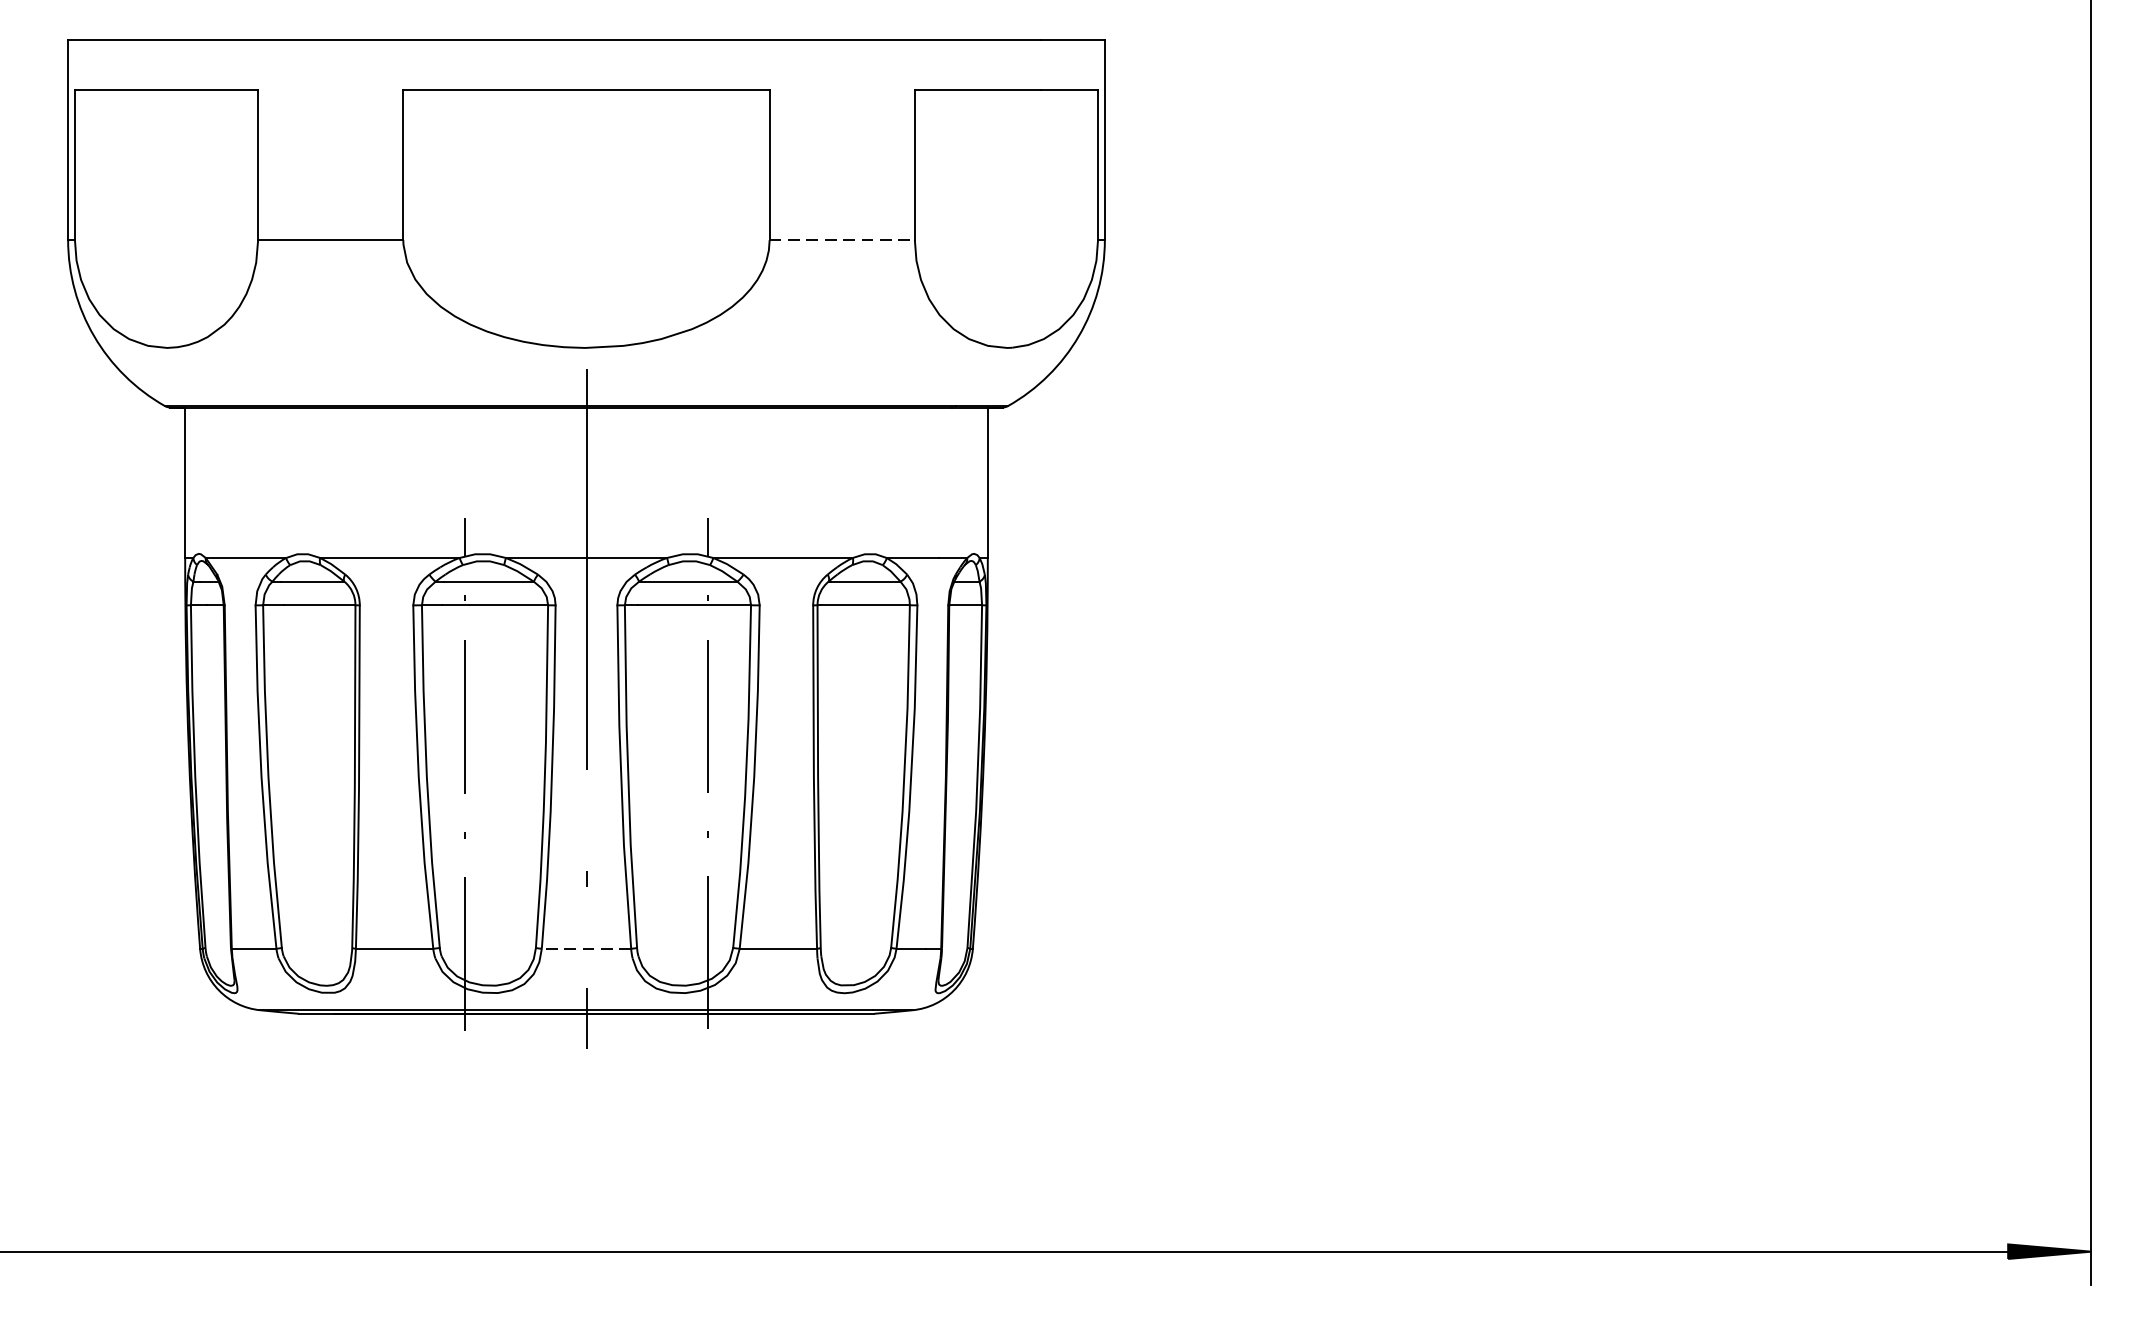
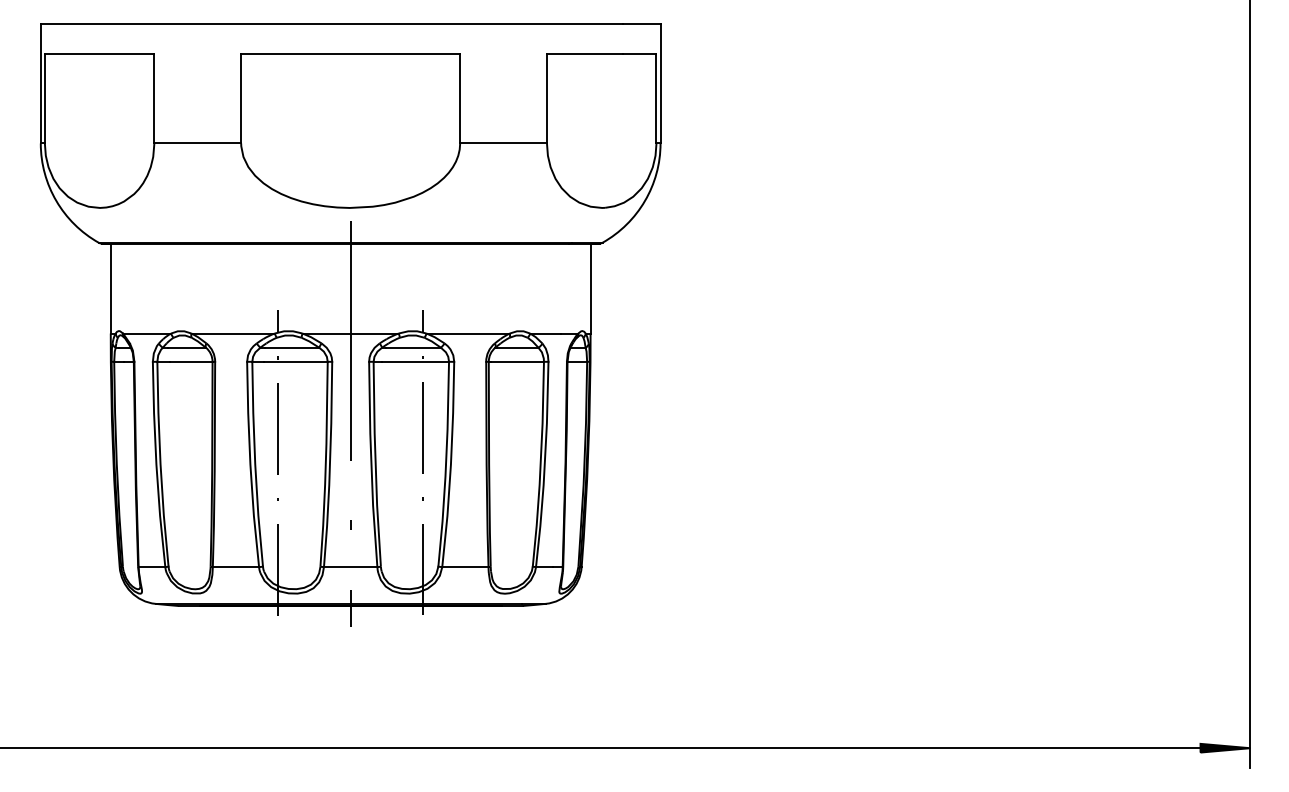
line: (843, 240) -> (504, 143), dashed -> solid
line: (586, 949) -> (350, 567), dashed -> solid

